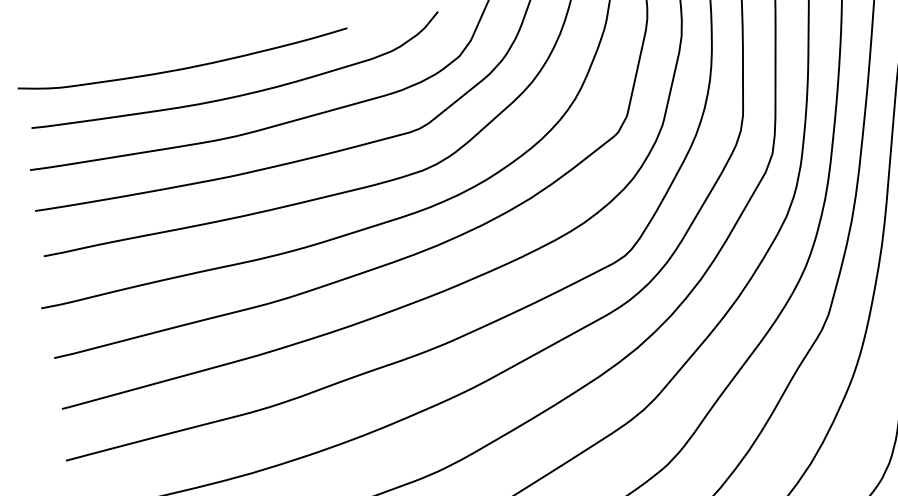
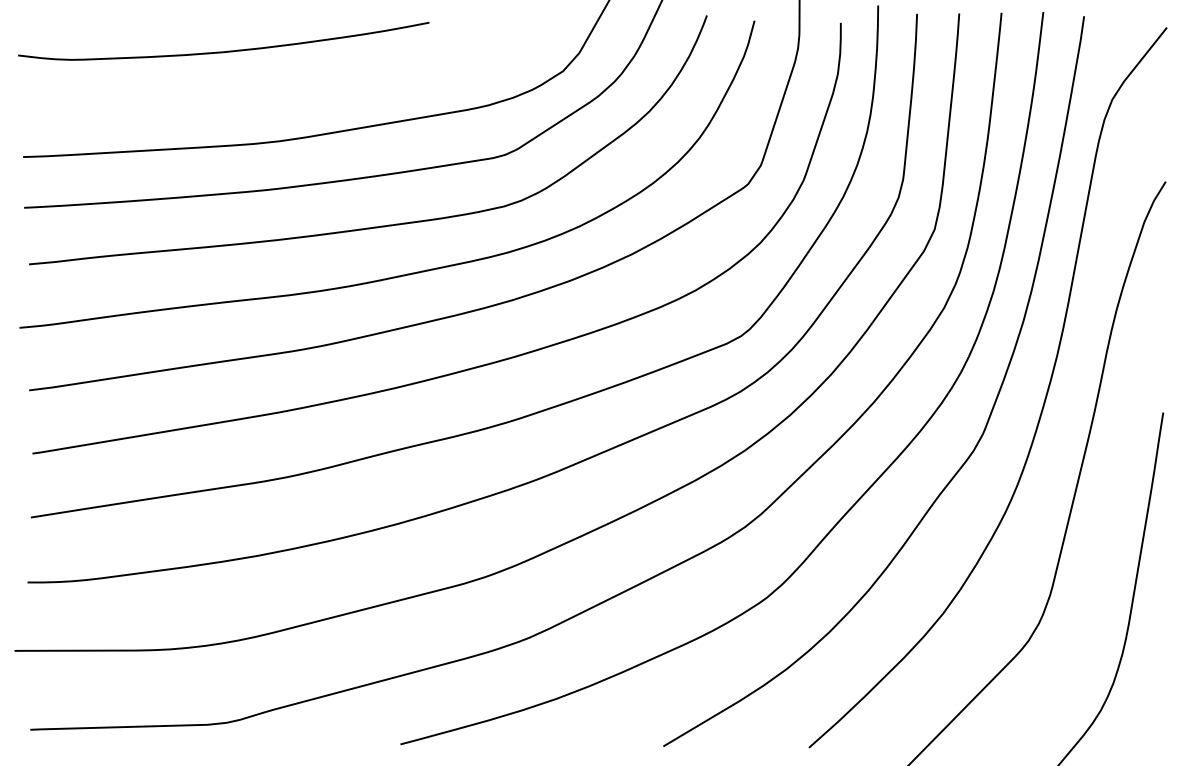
curve: (242, 94) -> (292, 90), removed

